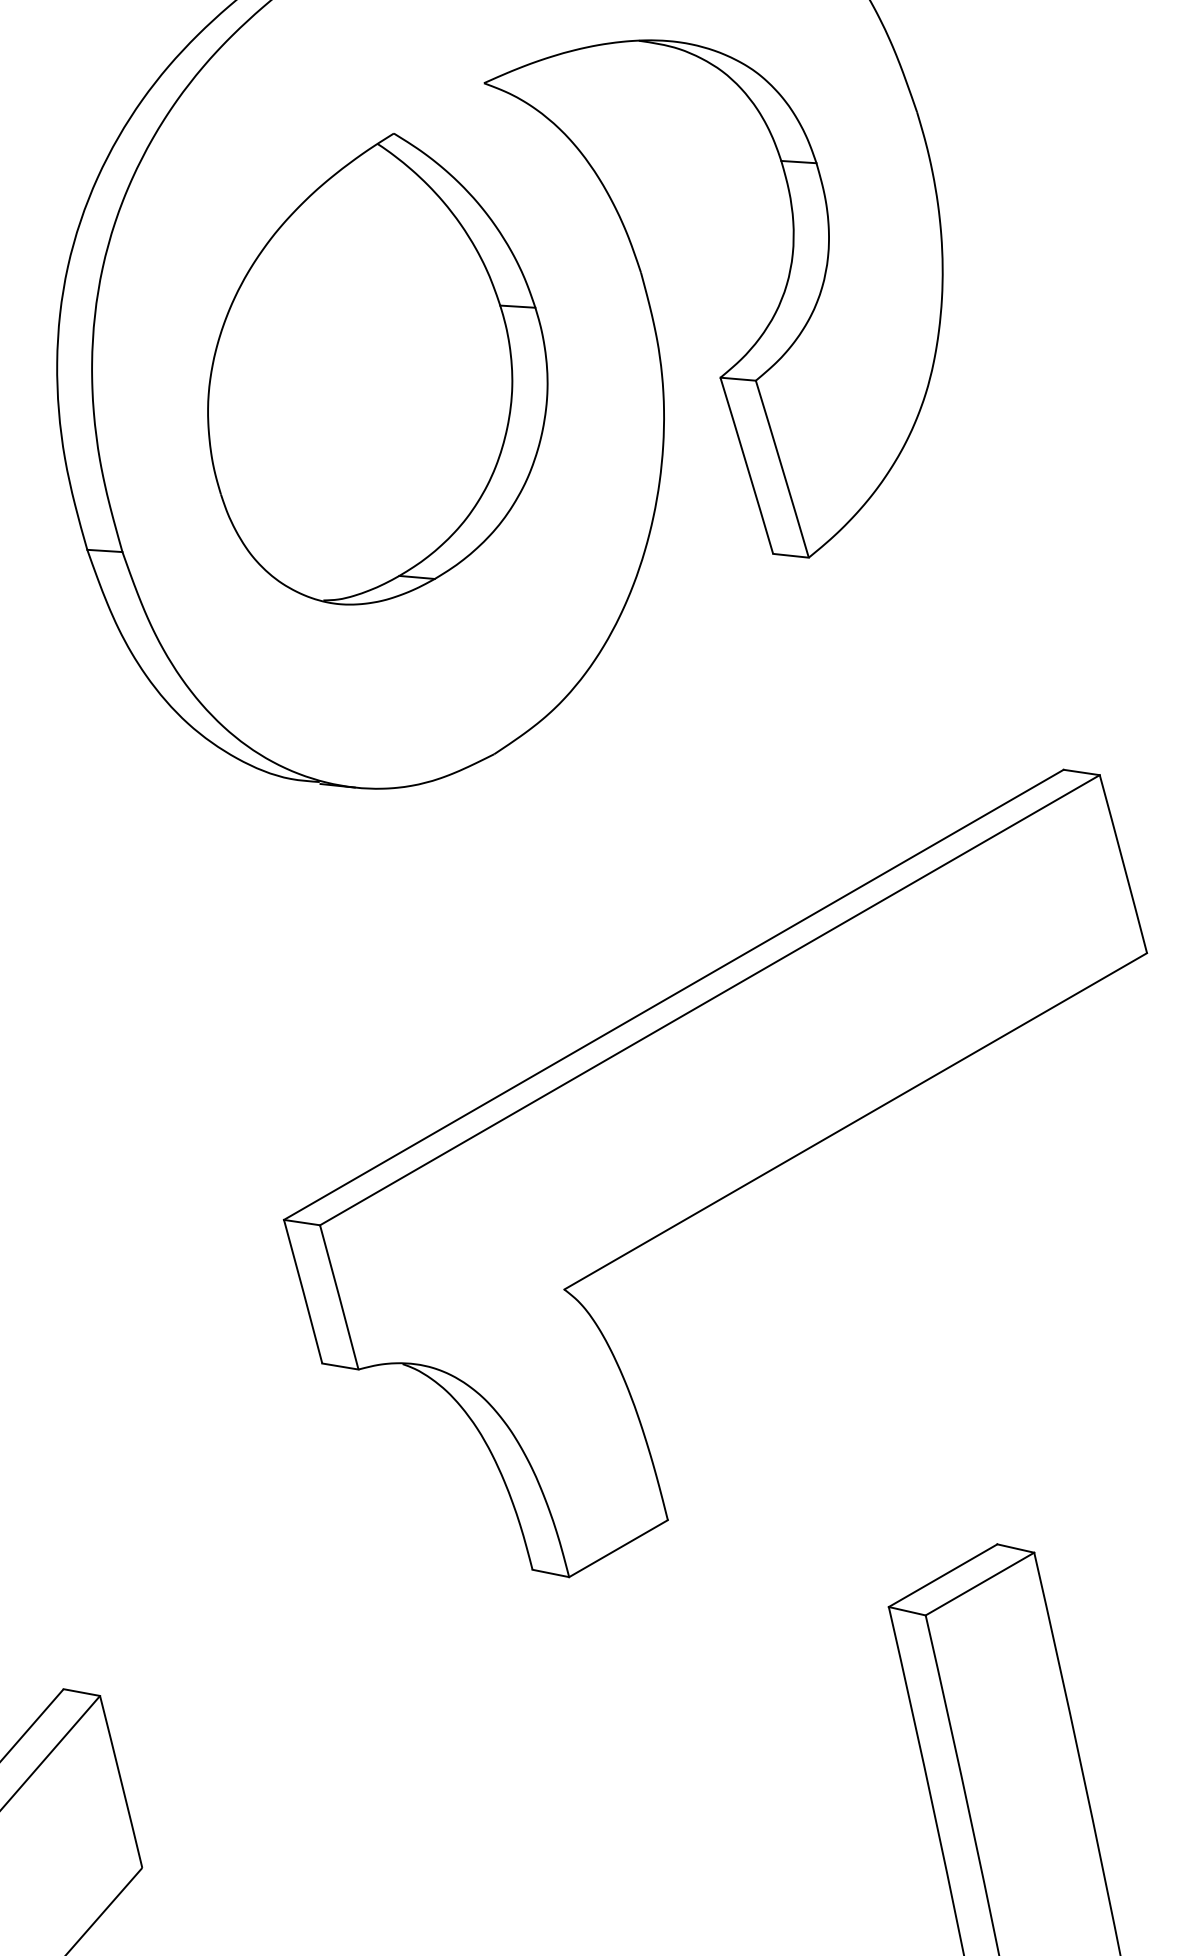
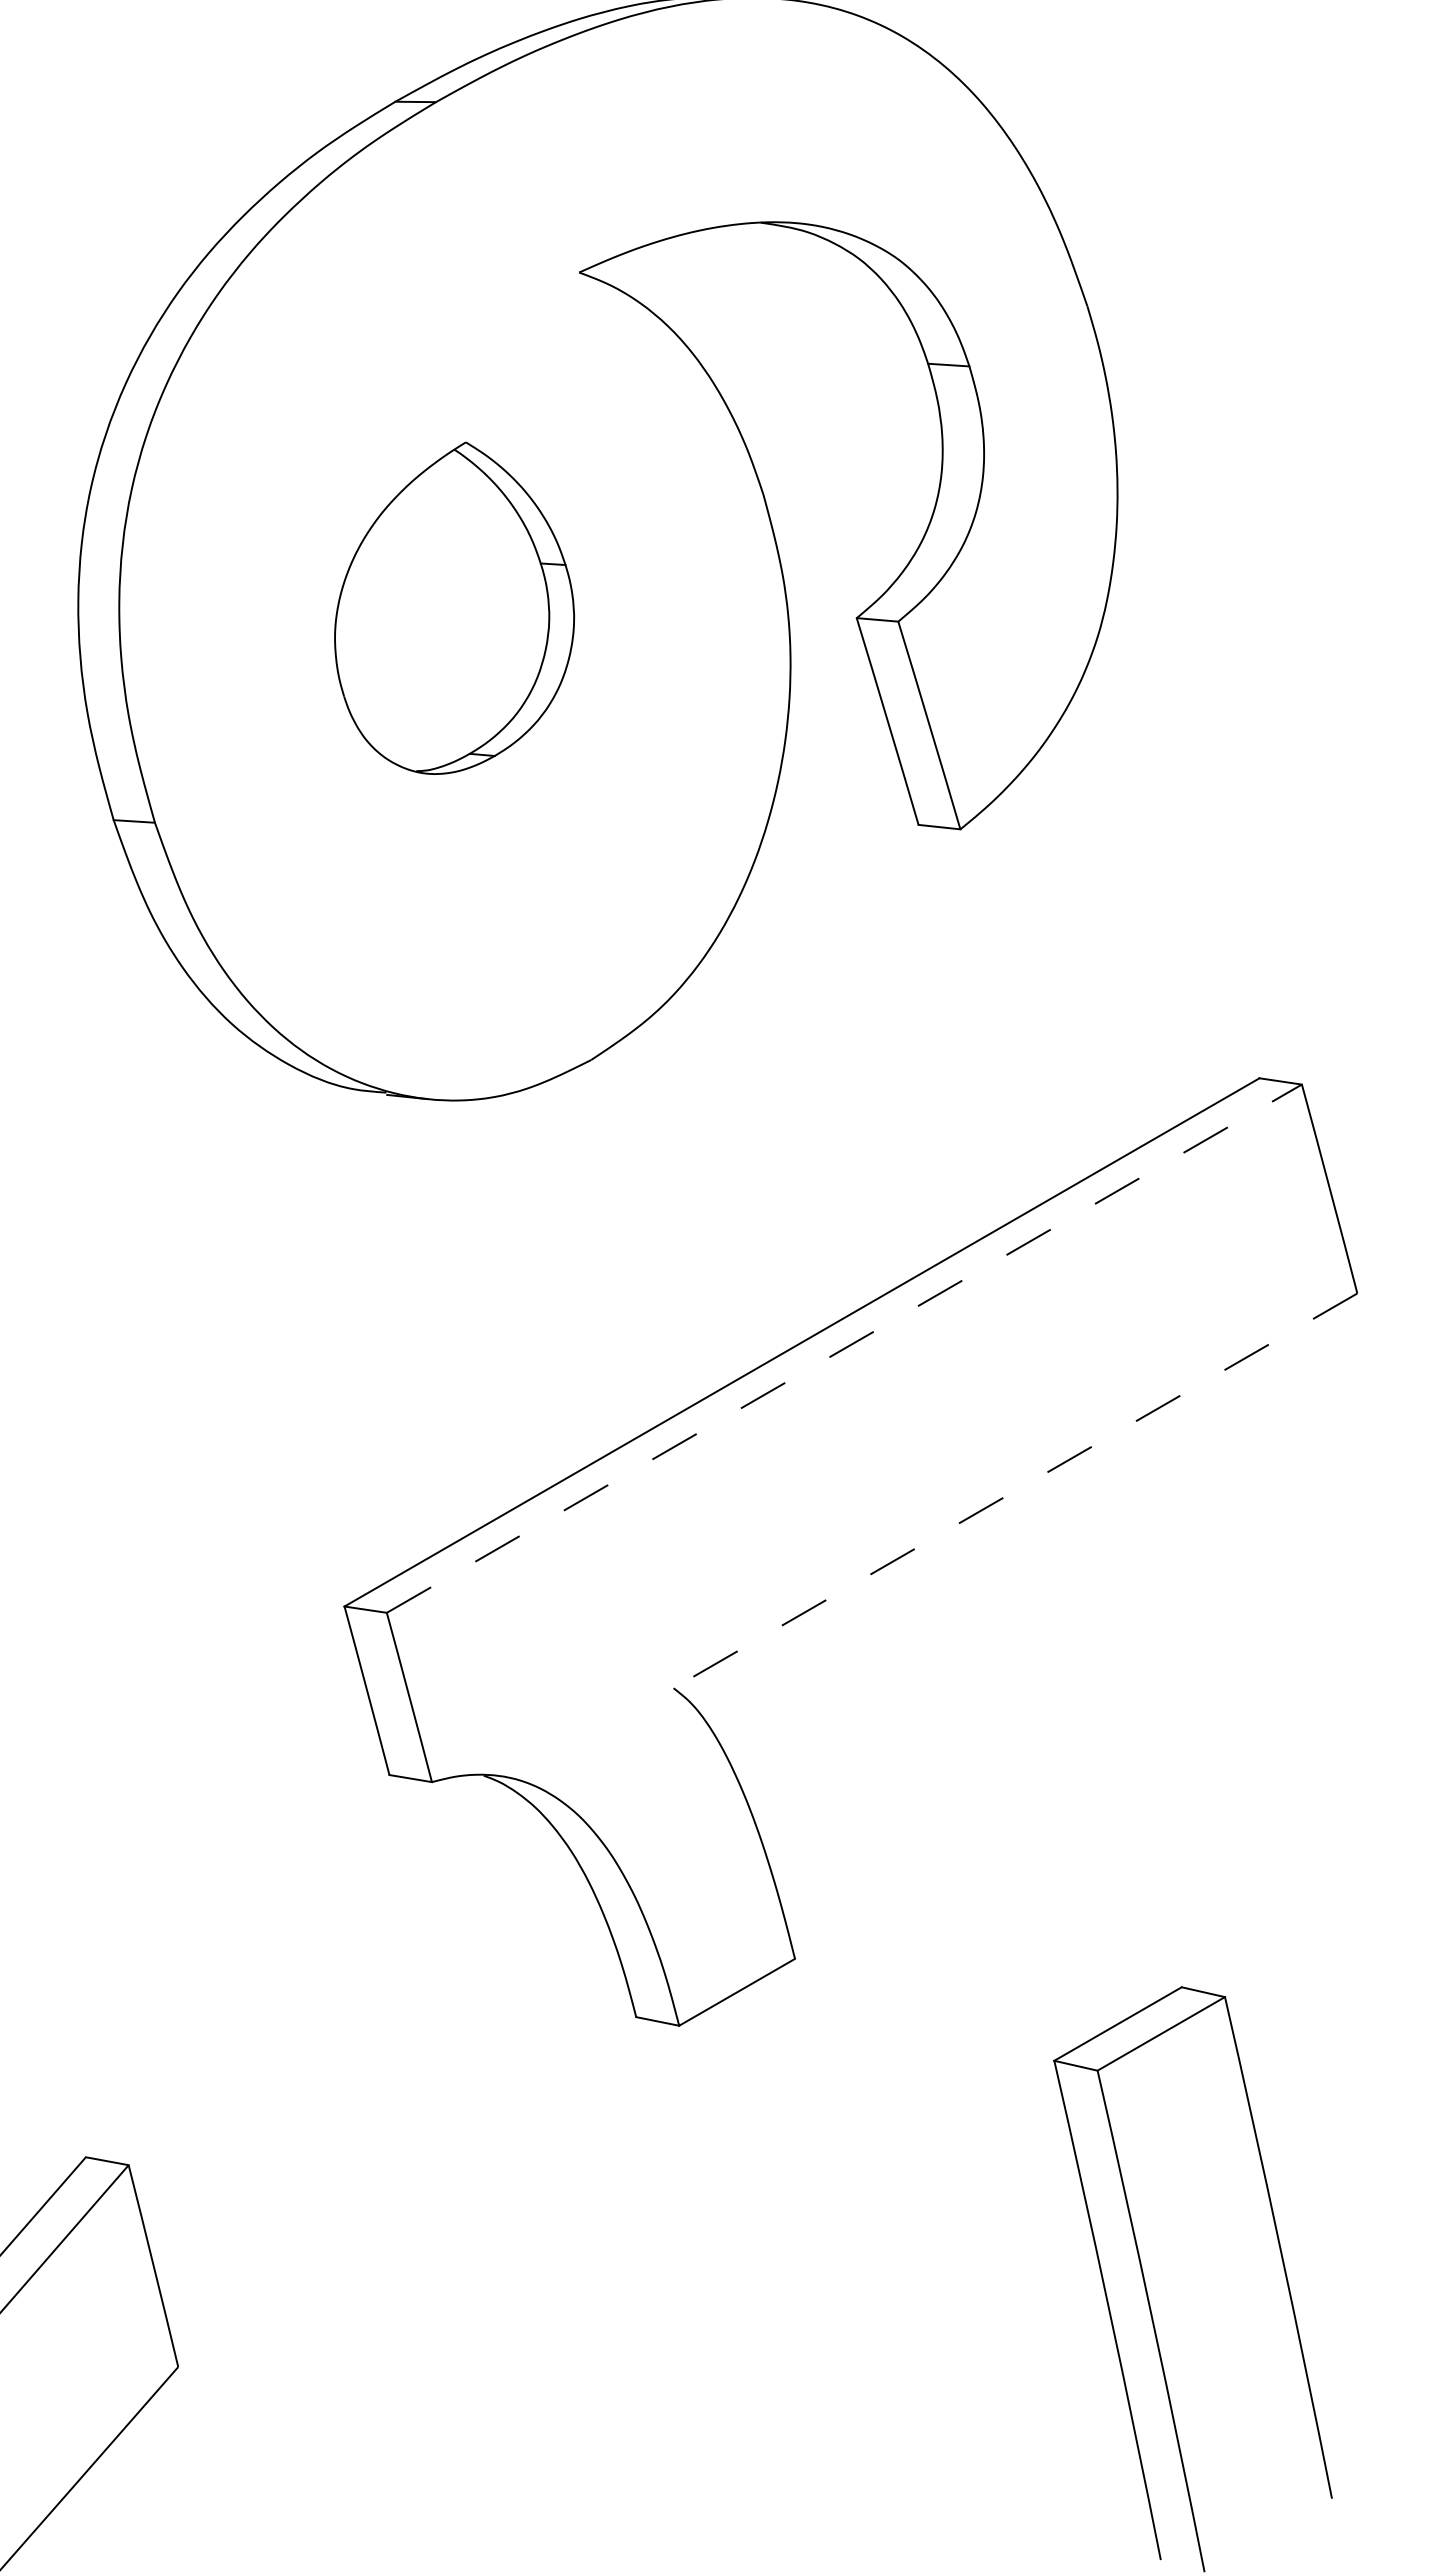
part: (377, 369) -> (454, 608), size x0.6
line: (710, 1000) -> (844, 1348), solid -> dashed
line: (855, 1121) -> (1015, 1490), solid -> dashed

